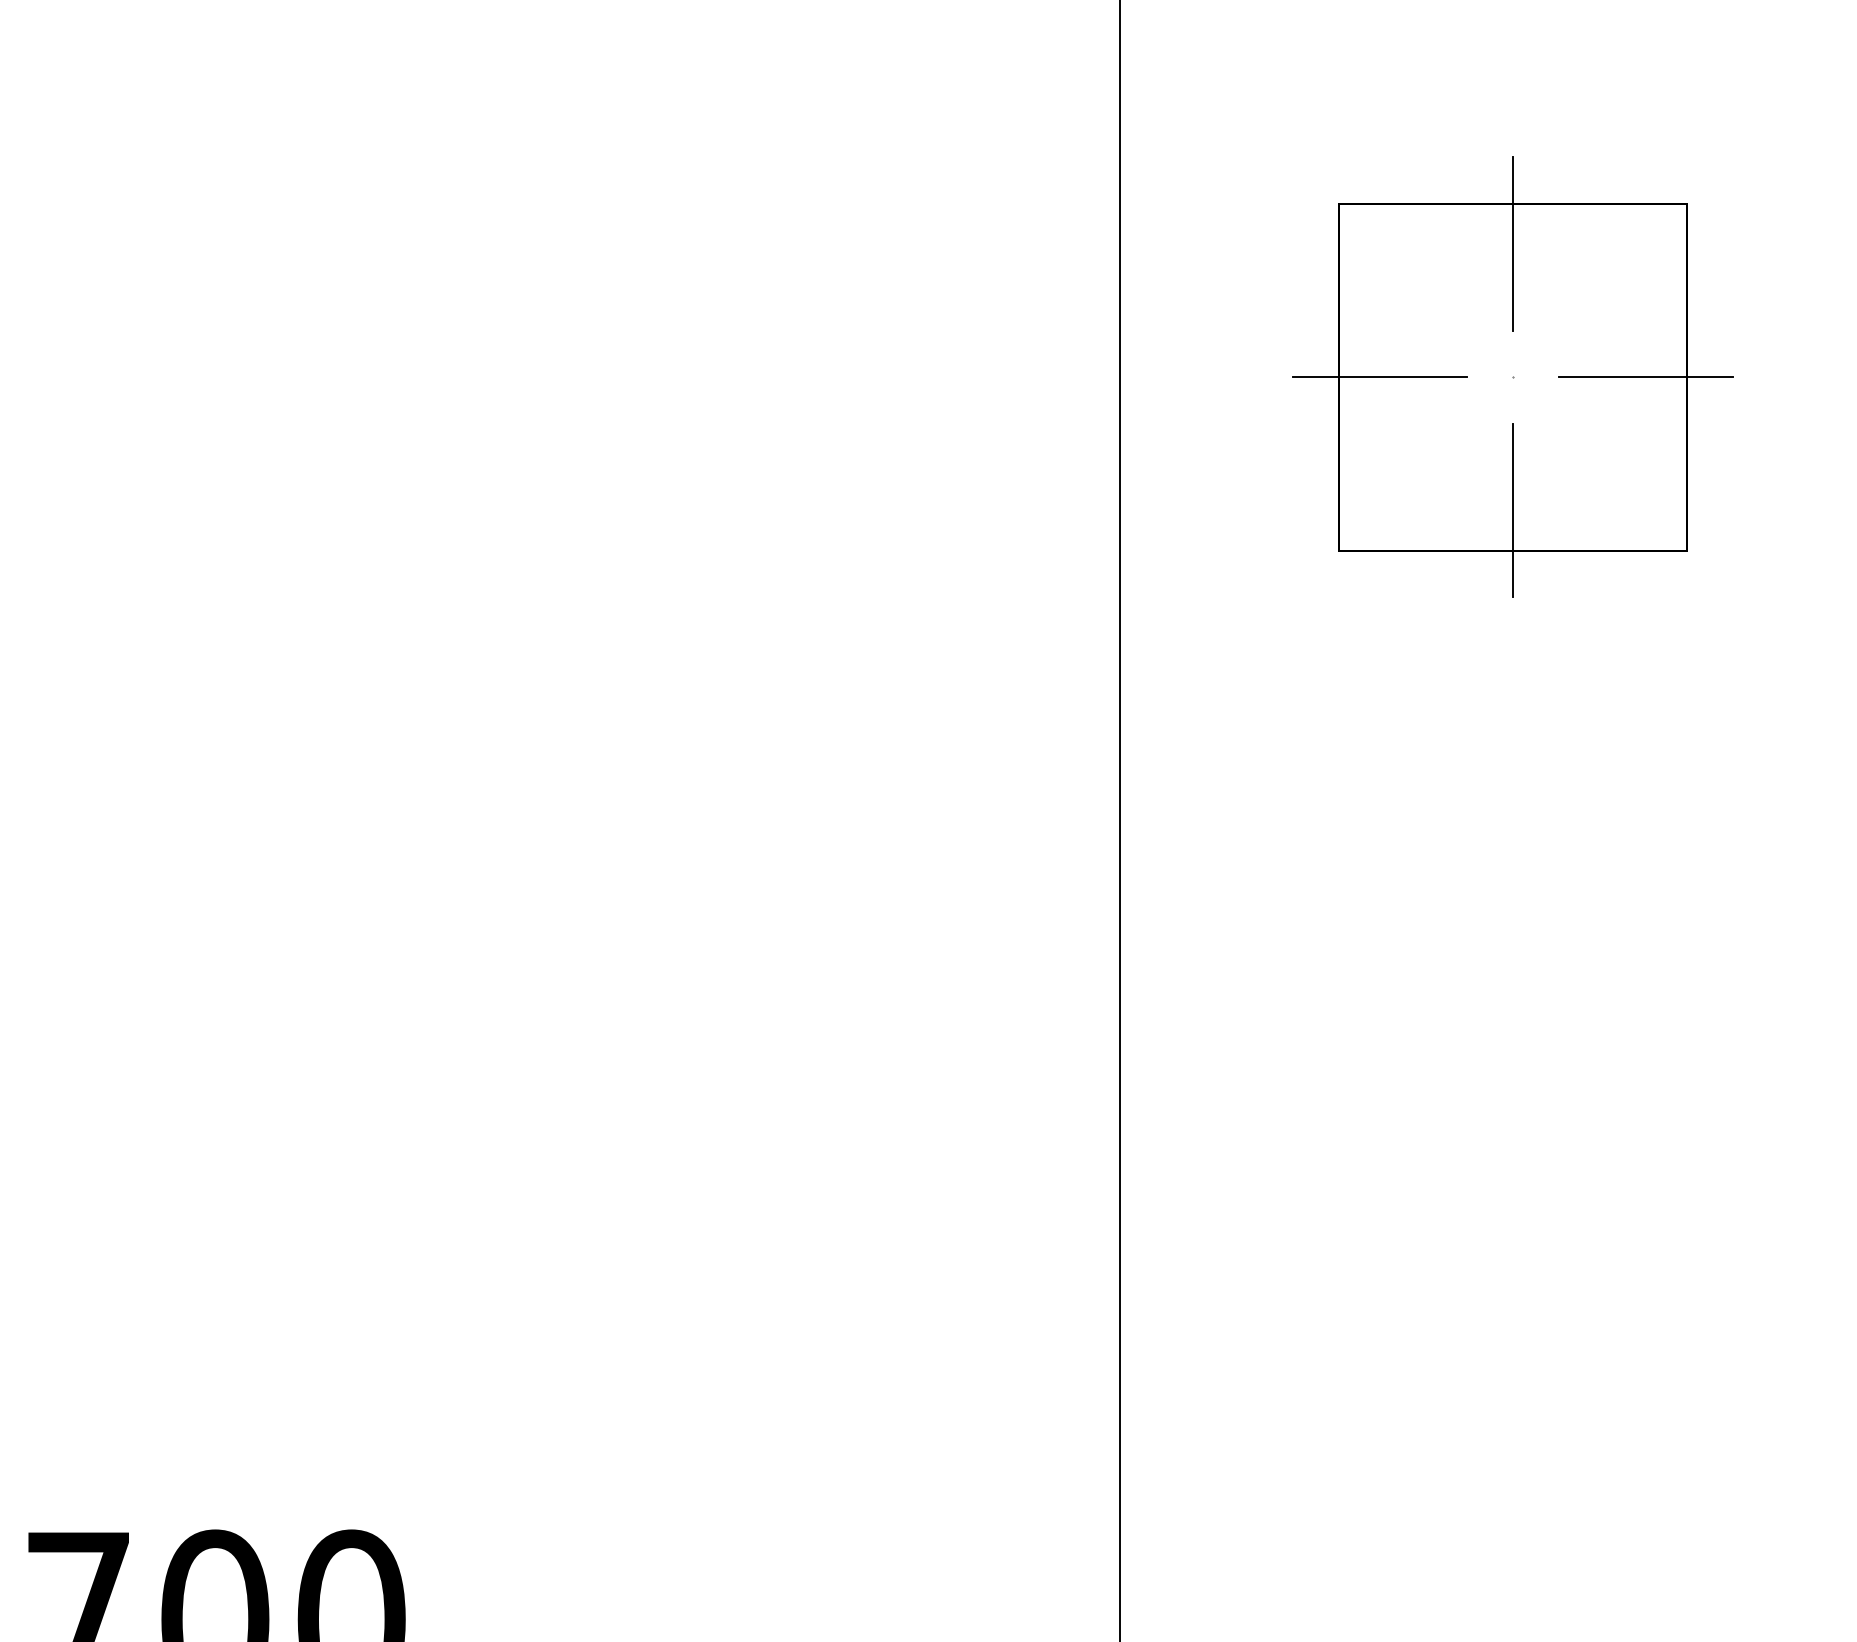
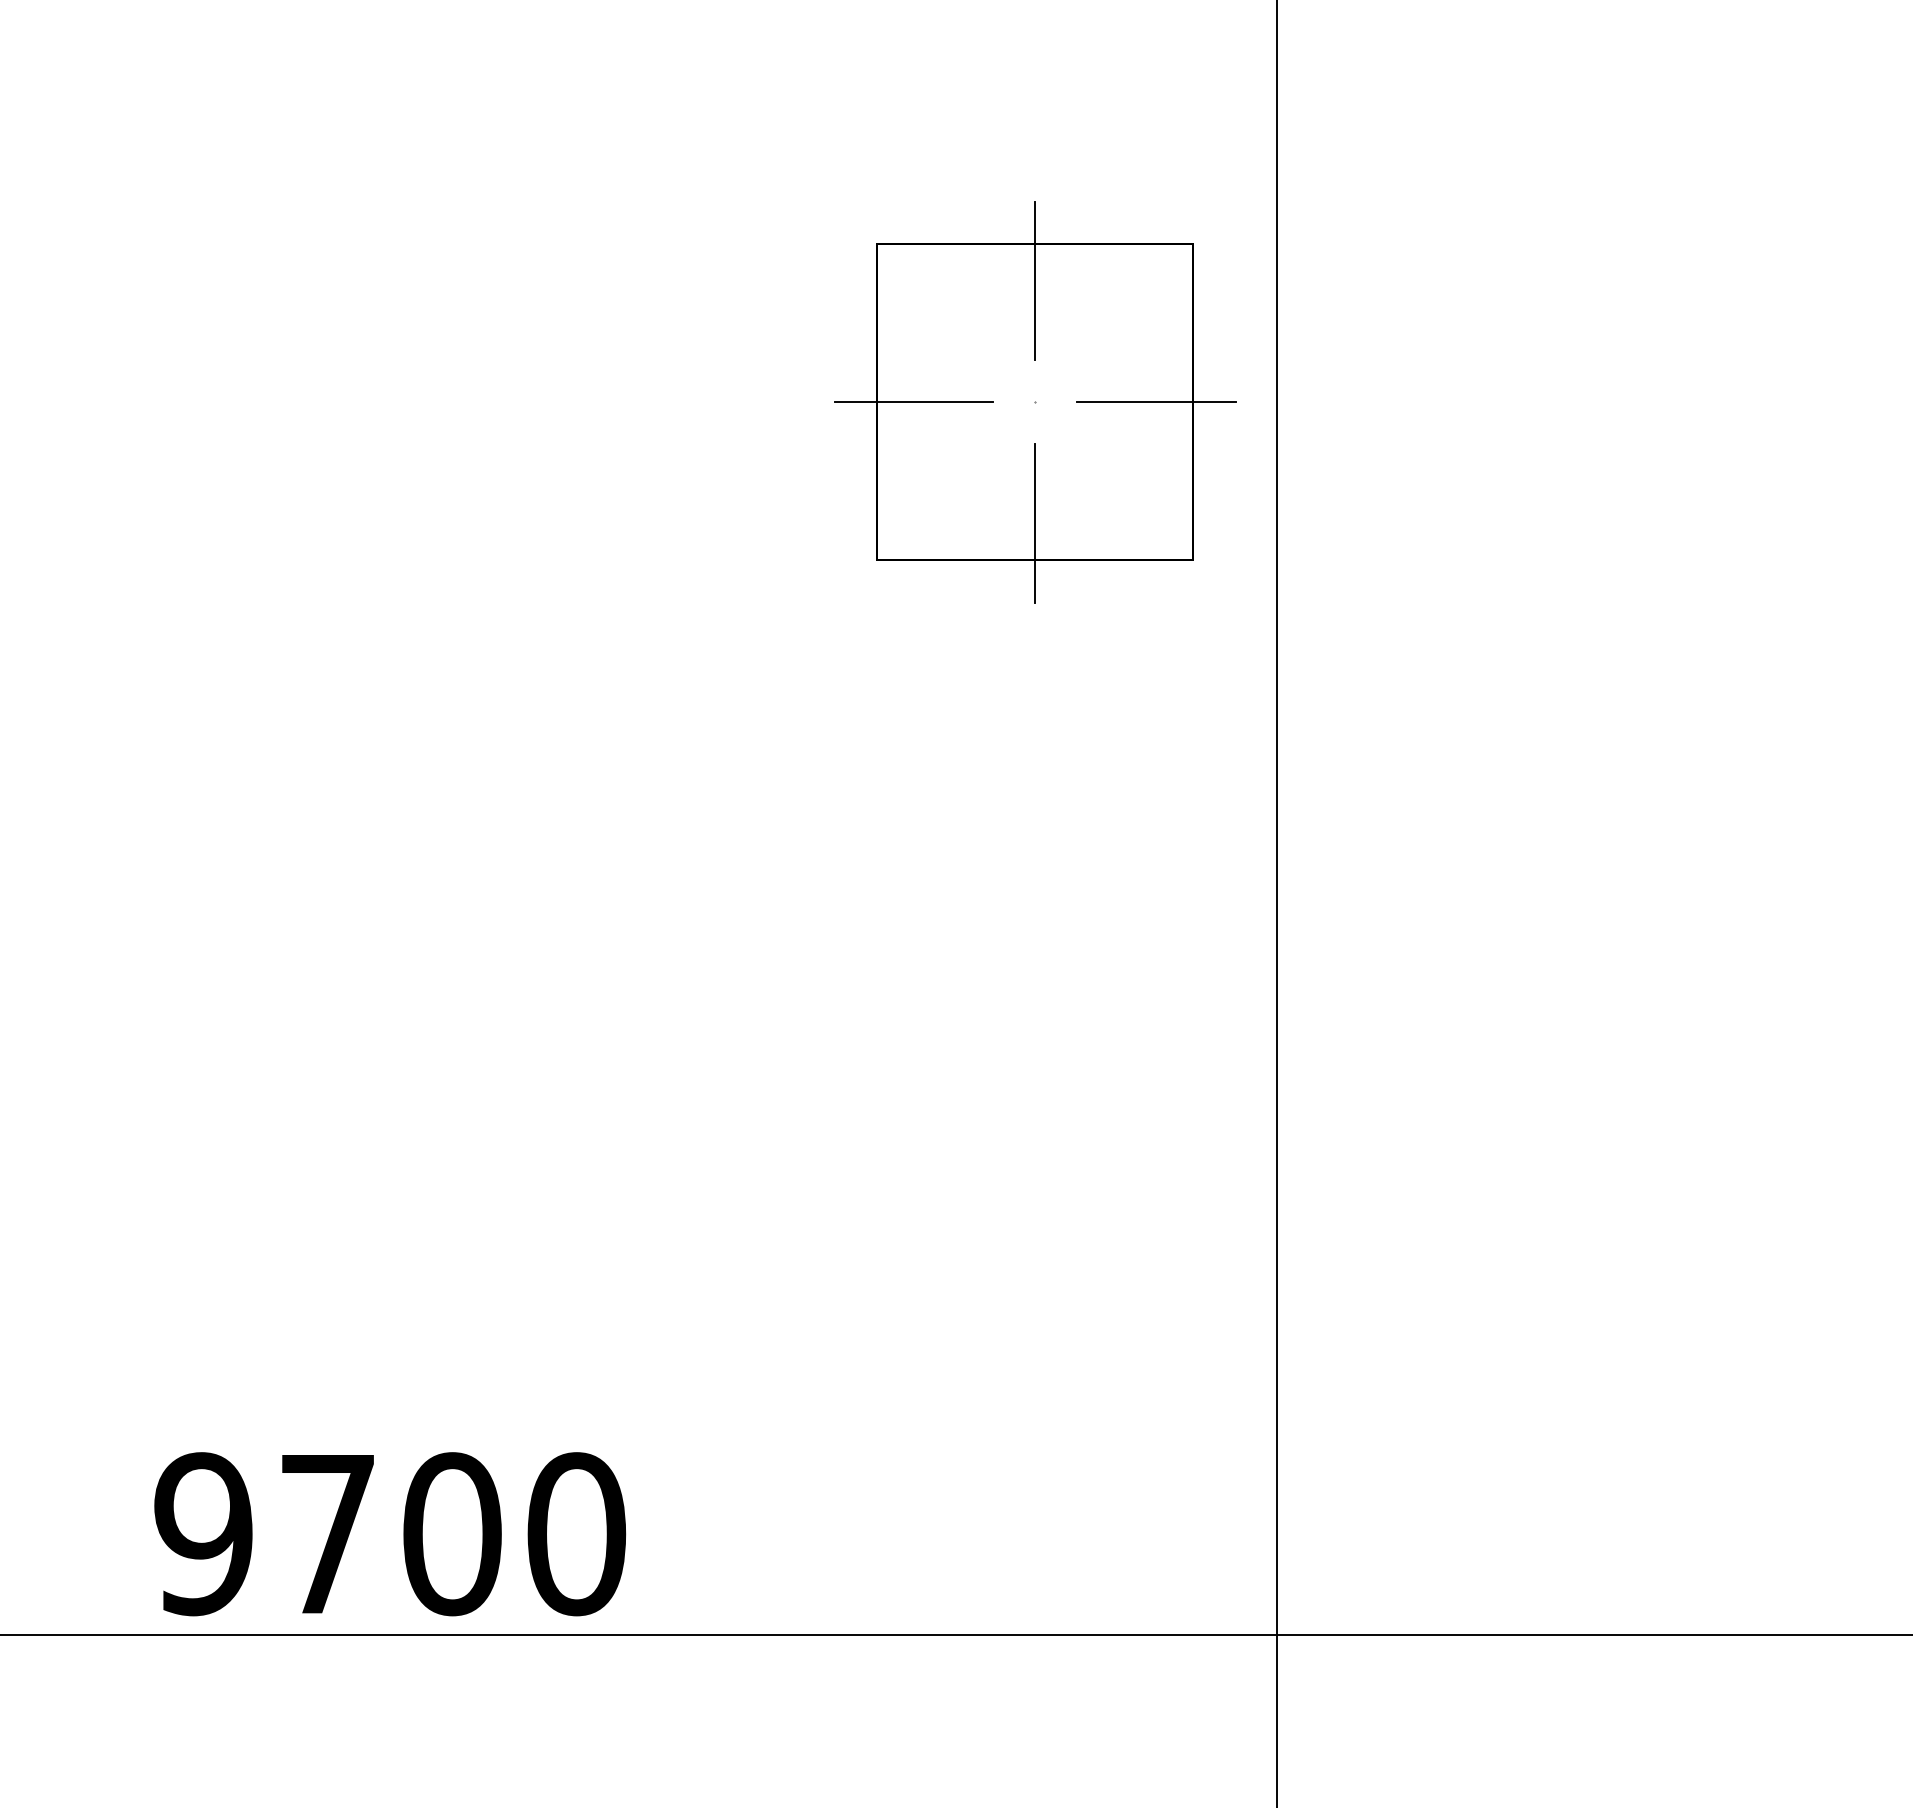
part: (1513, 377) -> (1035, 402), moved

